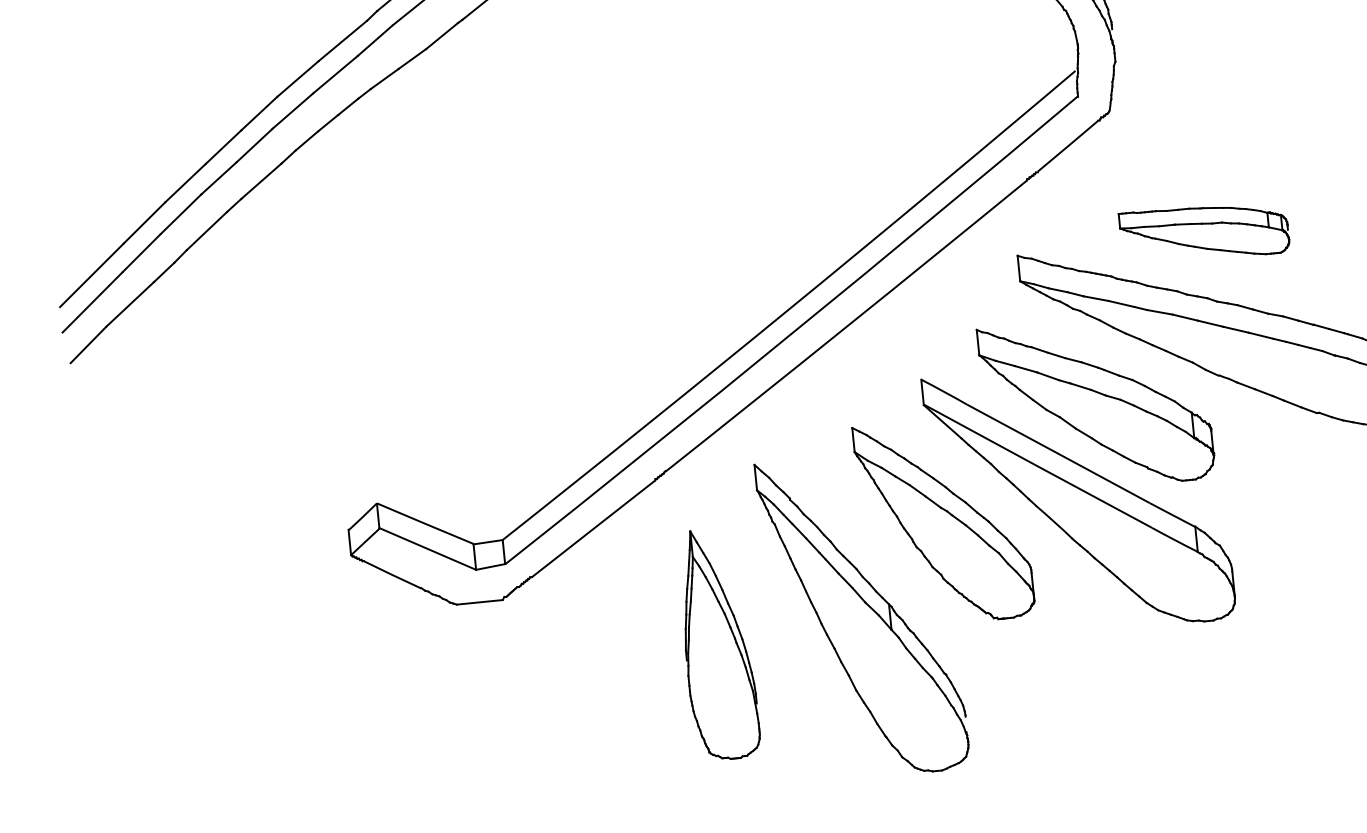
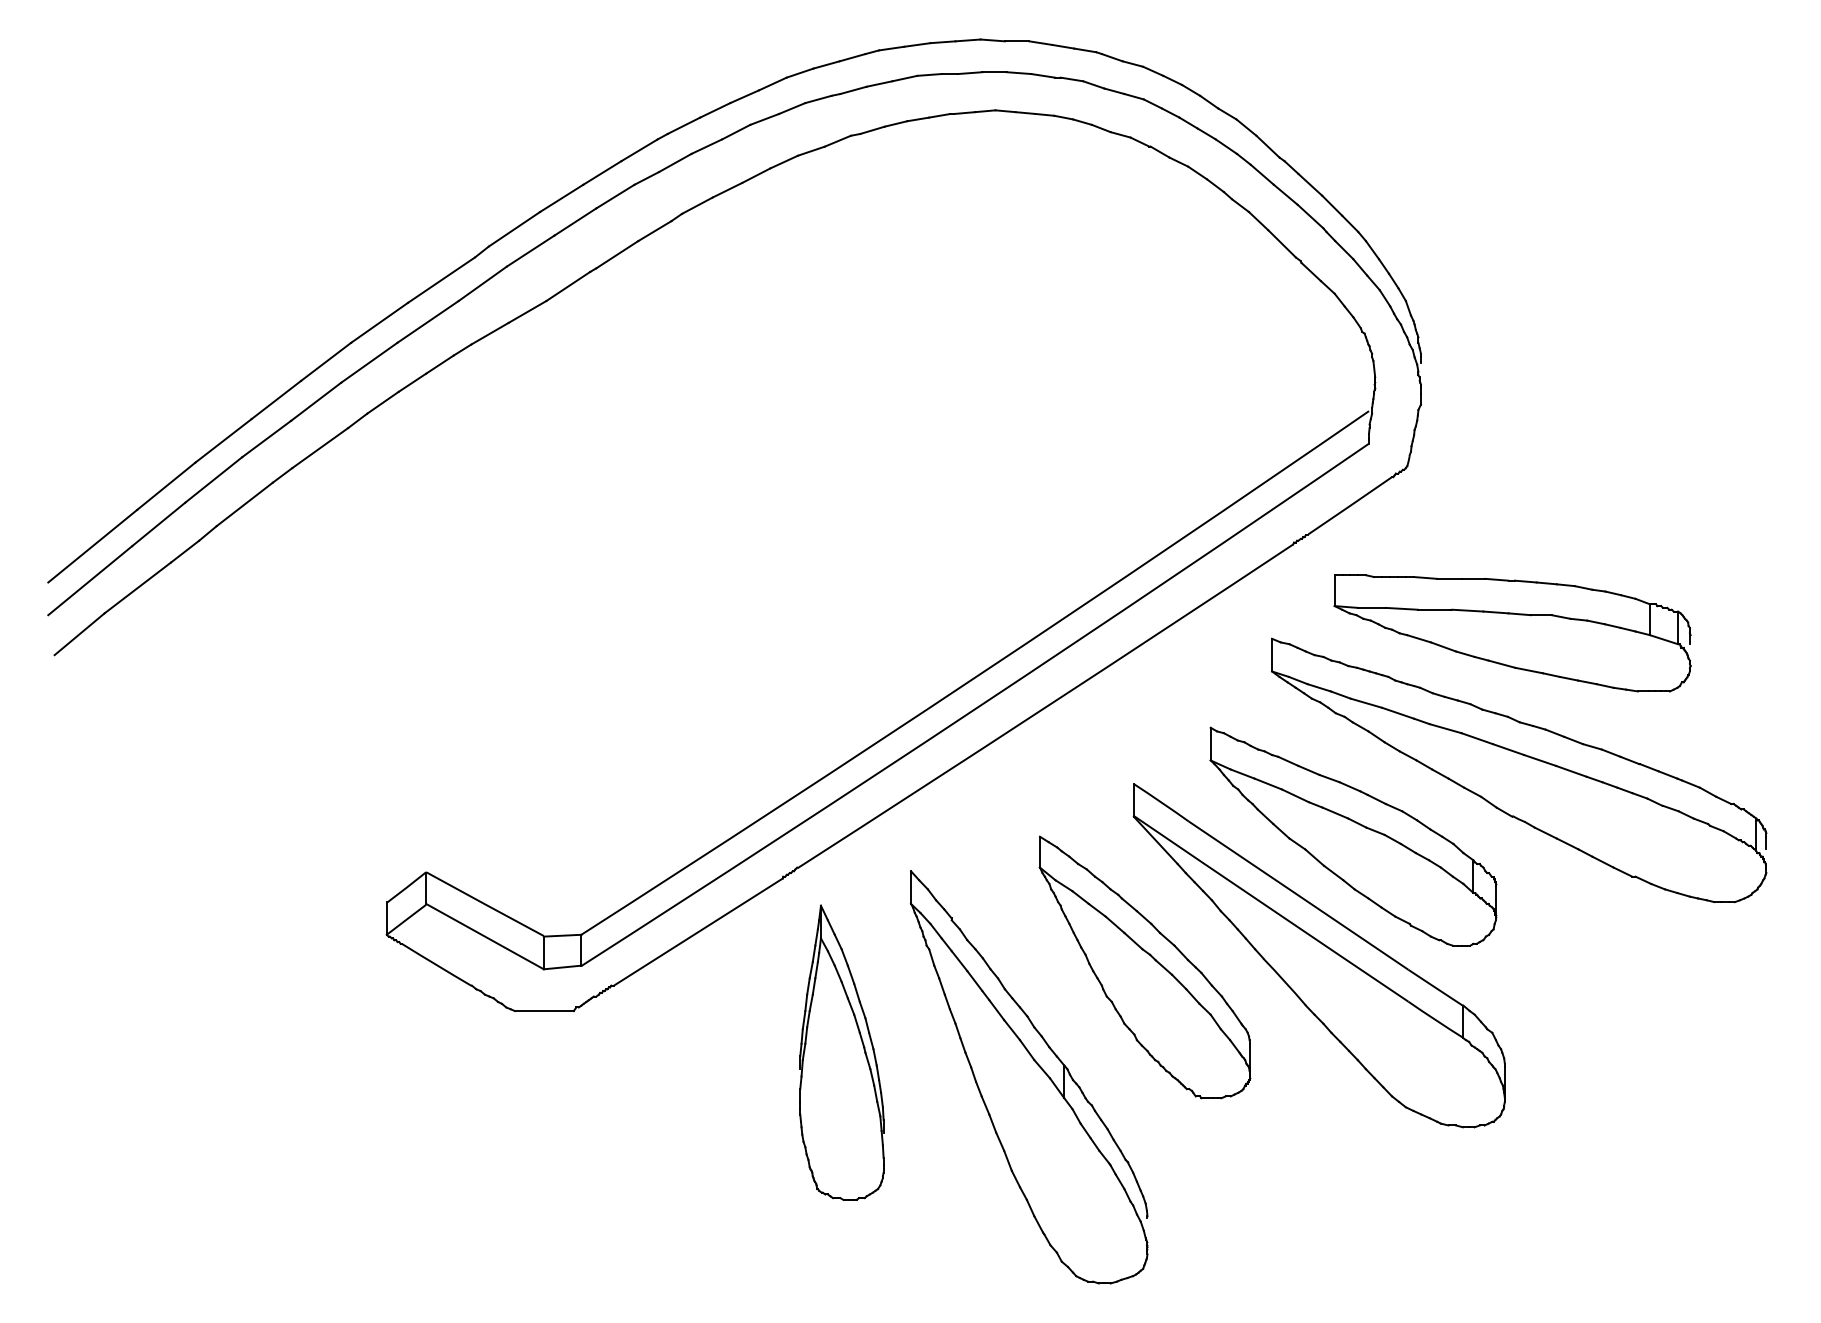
part: (1204, 232) -> (1512, 633), size x1.67
part: (717, 644) -> (841, 1052), moved

